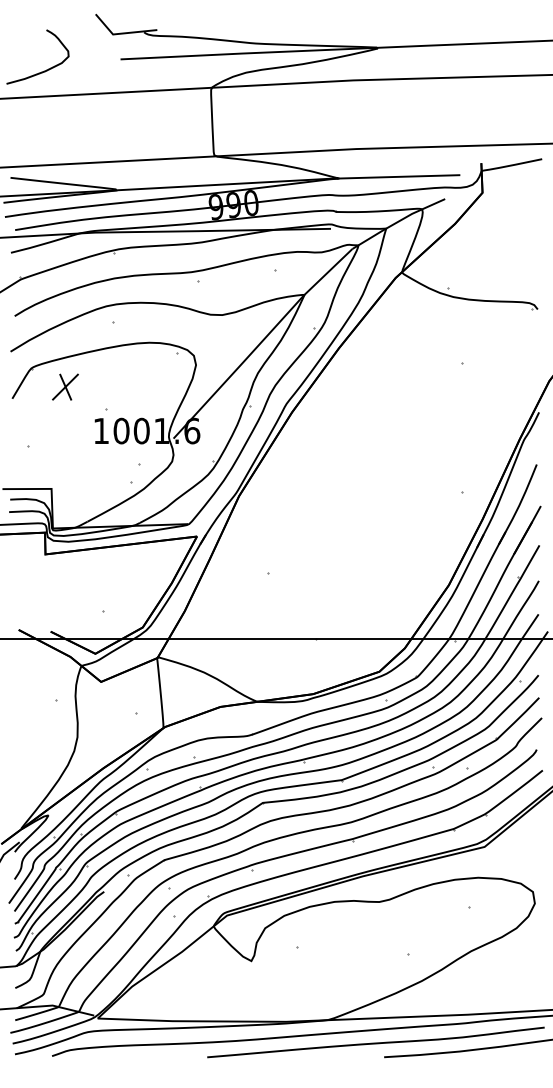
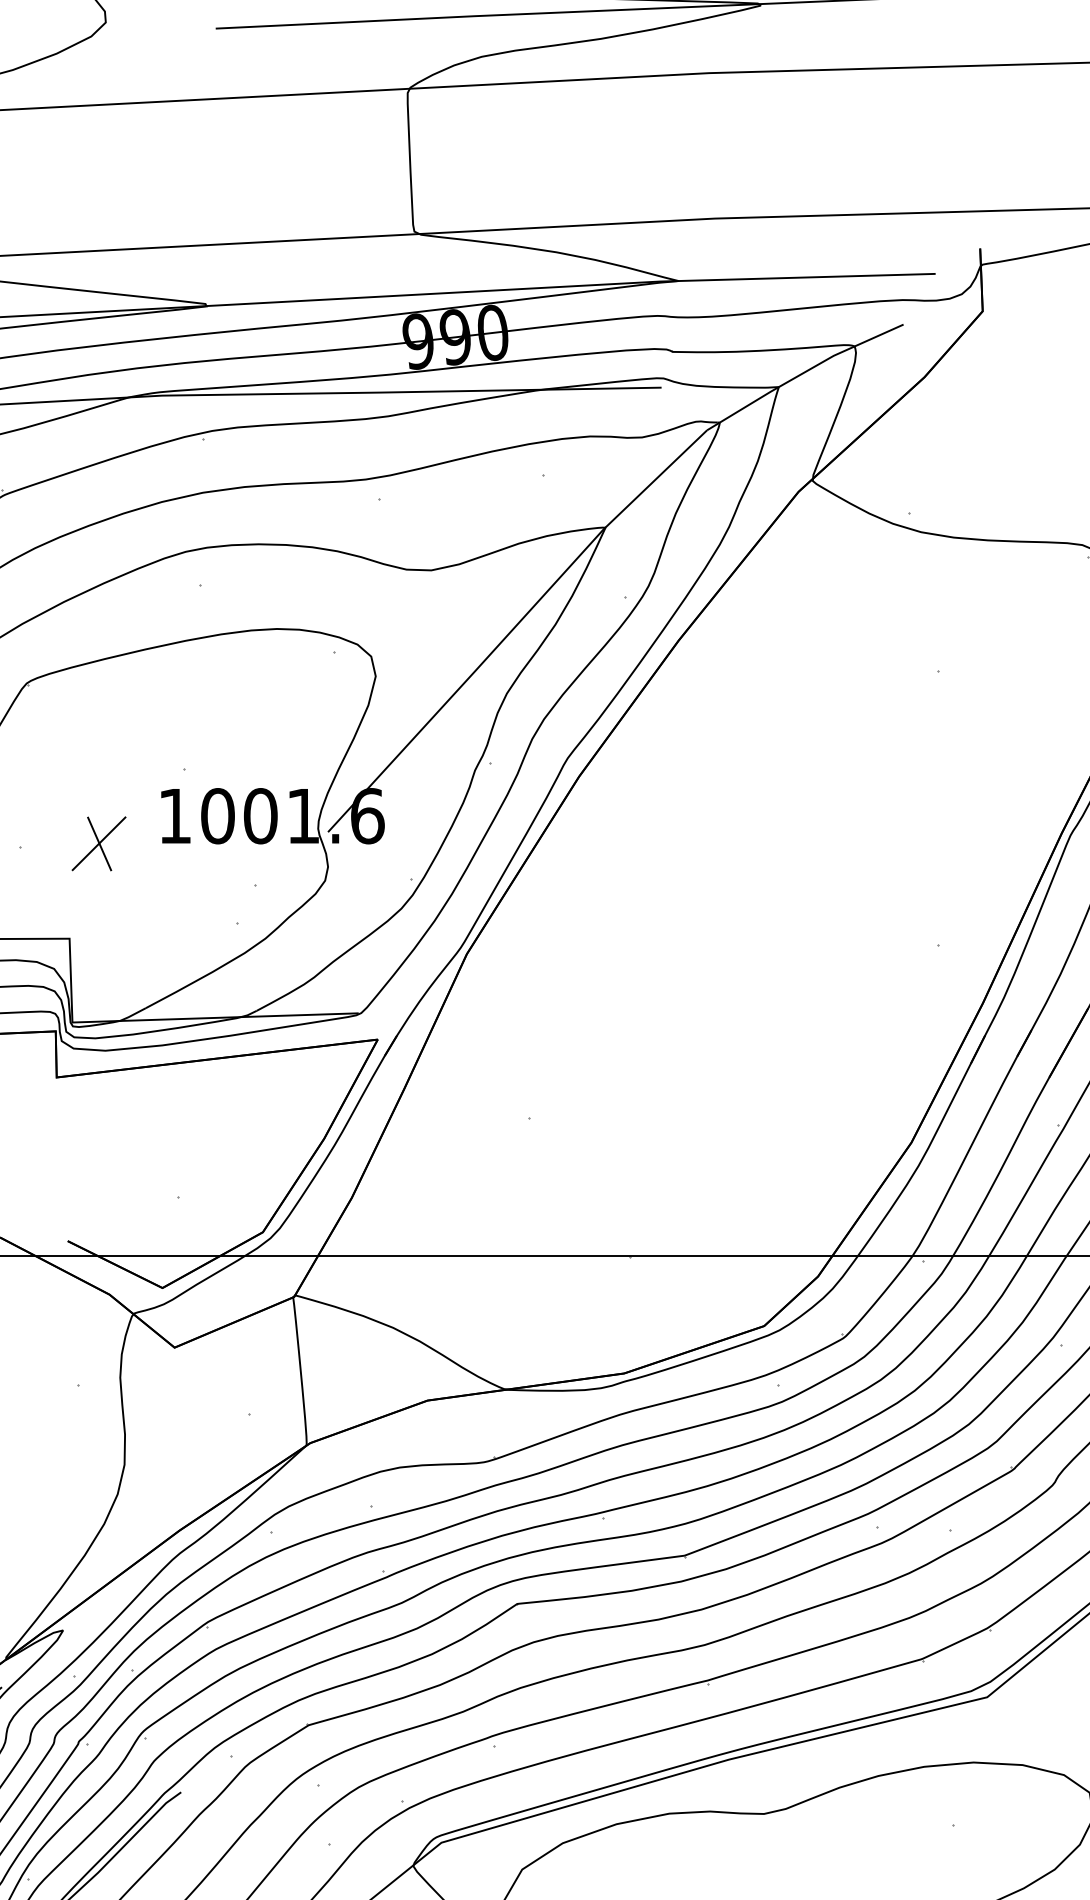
part: (65, 386) -> (99, 842), moved

